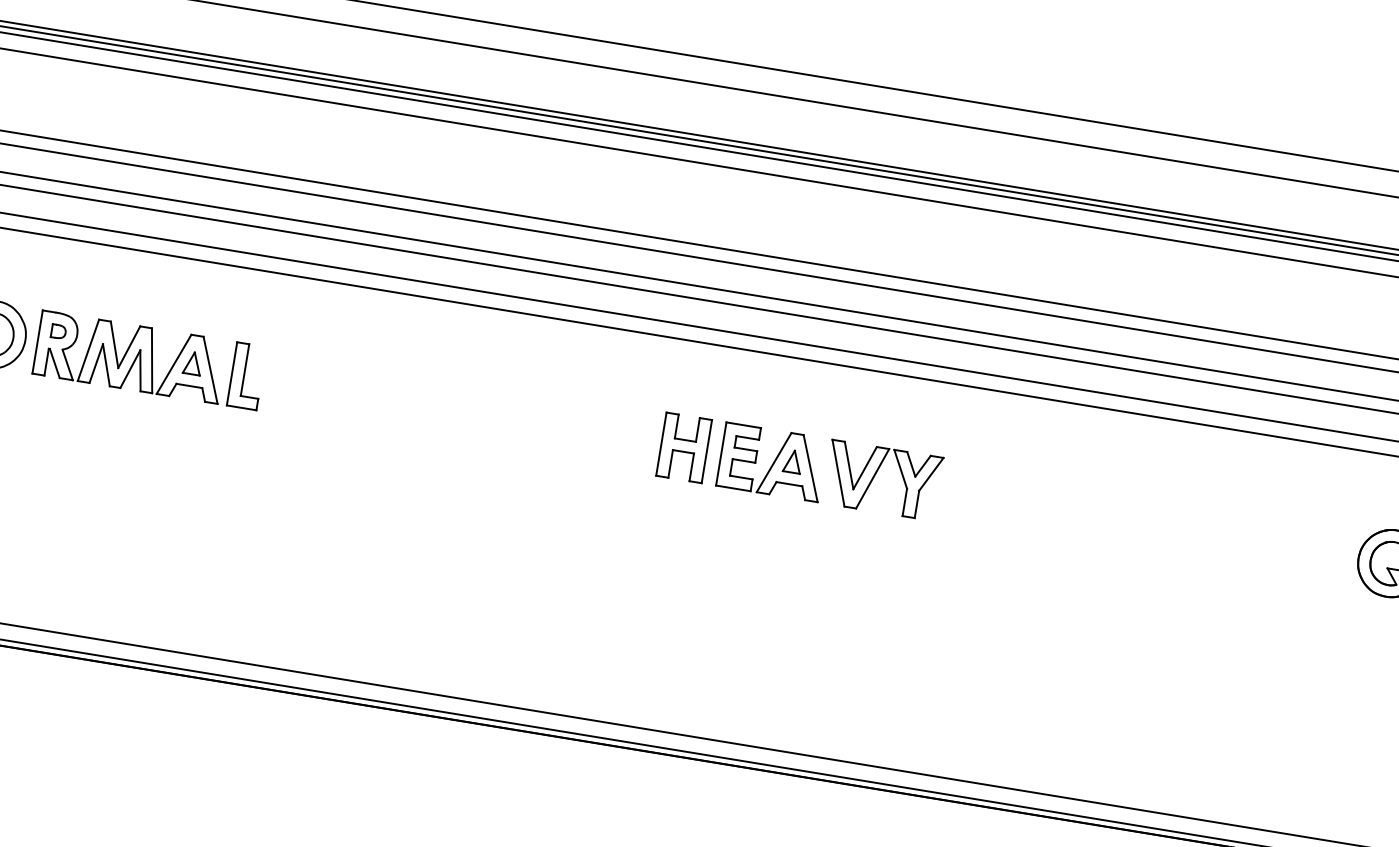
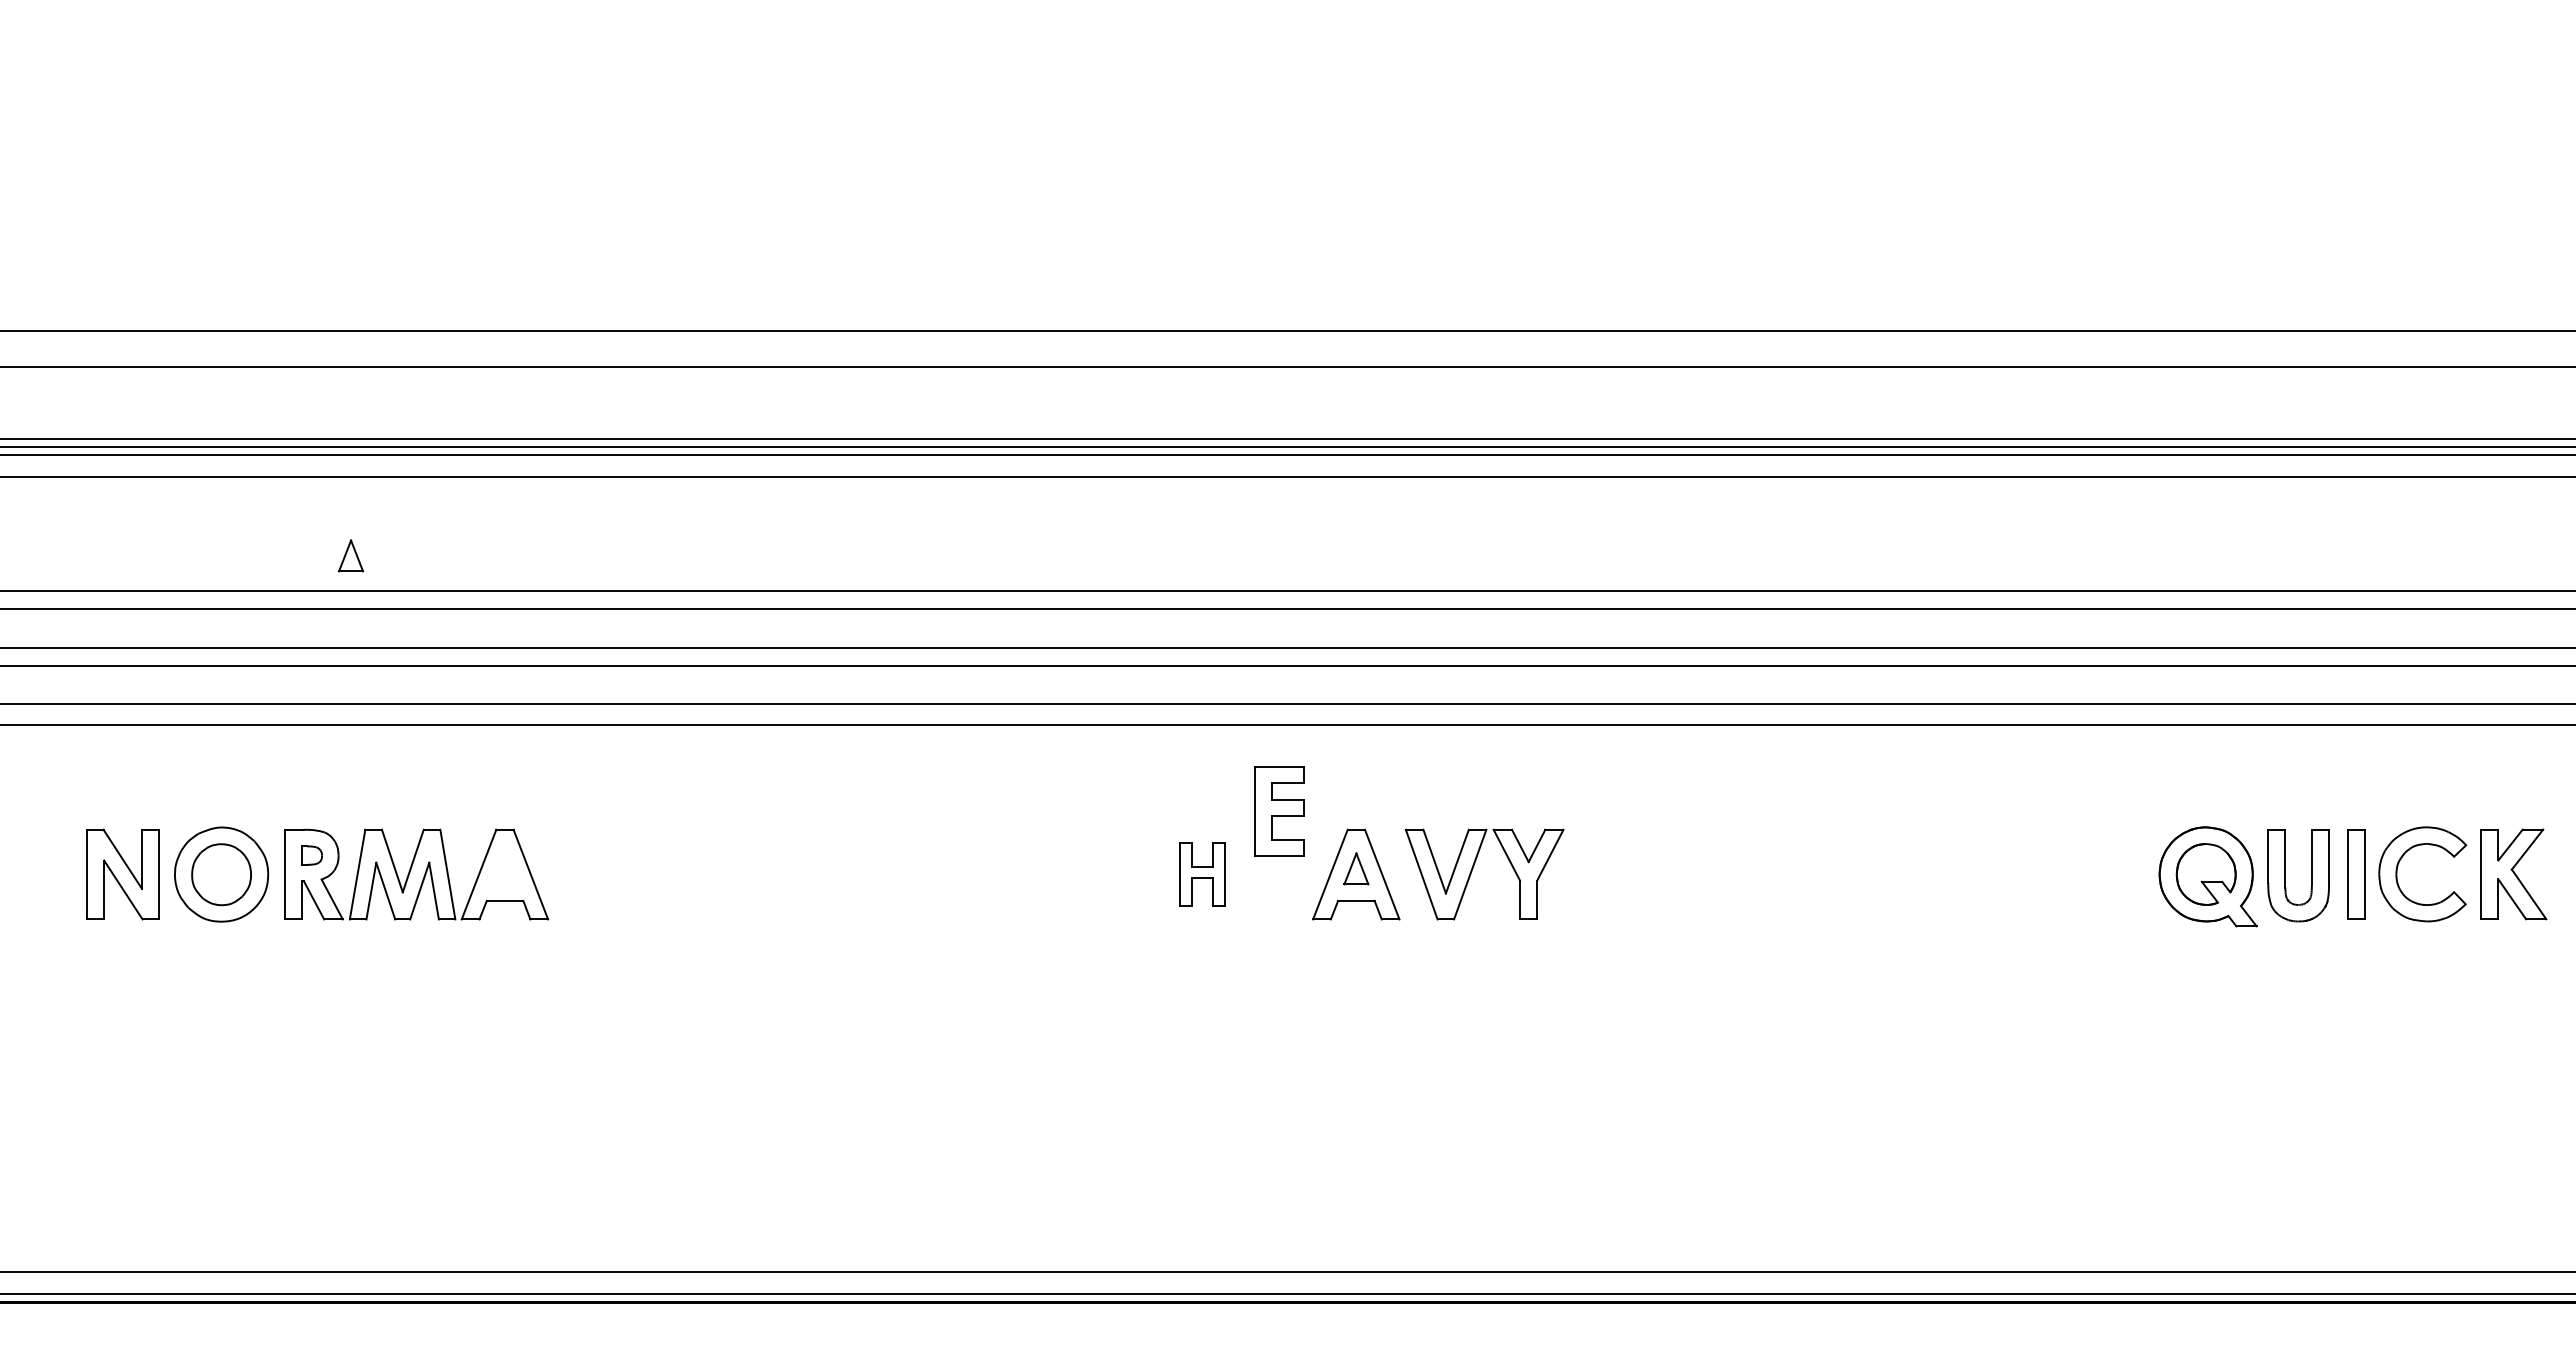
part: (193, 363) -> (351, 555), moved
part: (246, 376) -> (581, 874), removed
part: (683, 447) -> (1202, 874), size x0.7
part: (738, 456) -> (1279, 811), moved

